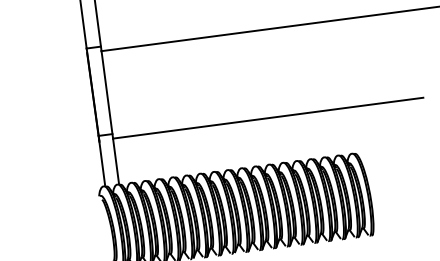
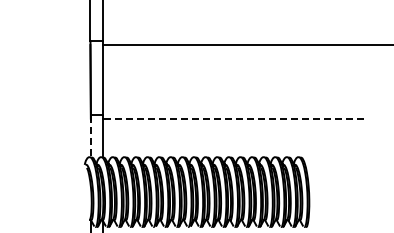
line: (268, 117) -> (233, 118), solid -> dashed
line: (101, 162) -> (90, 137), solid -> dashed

